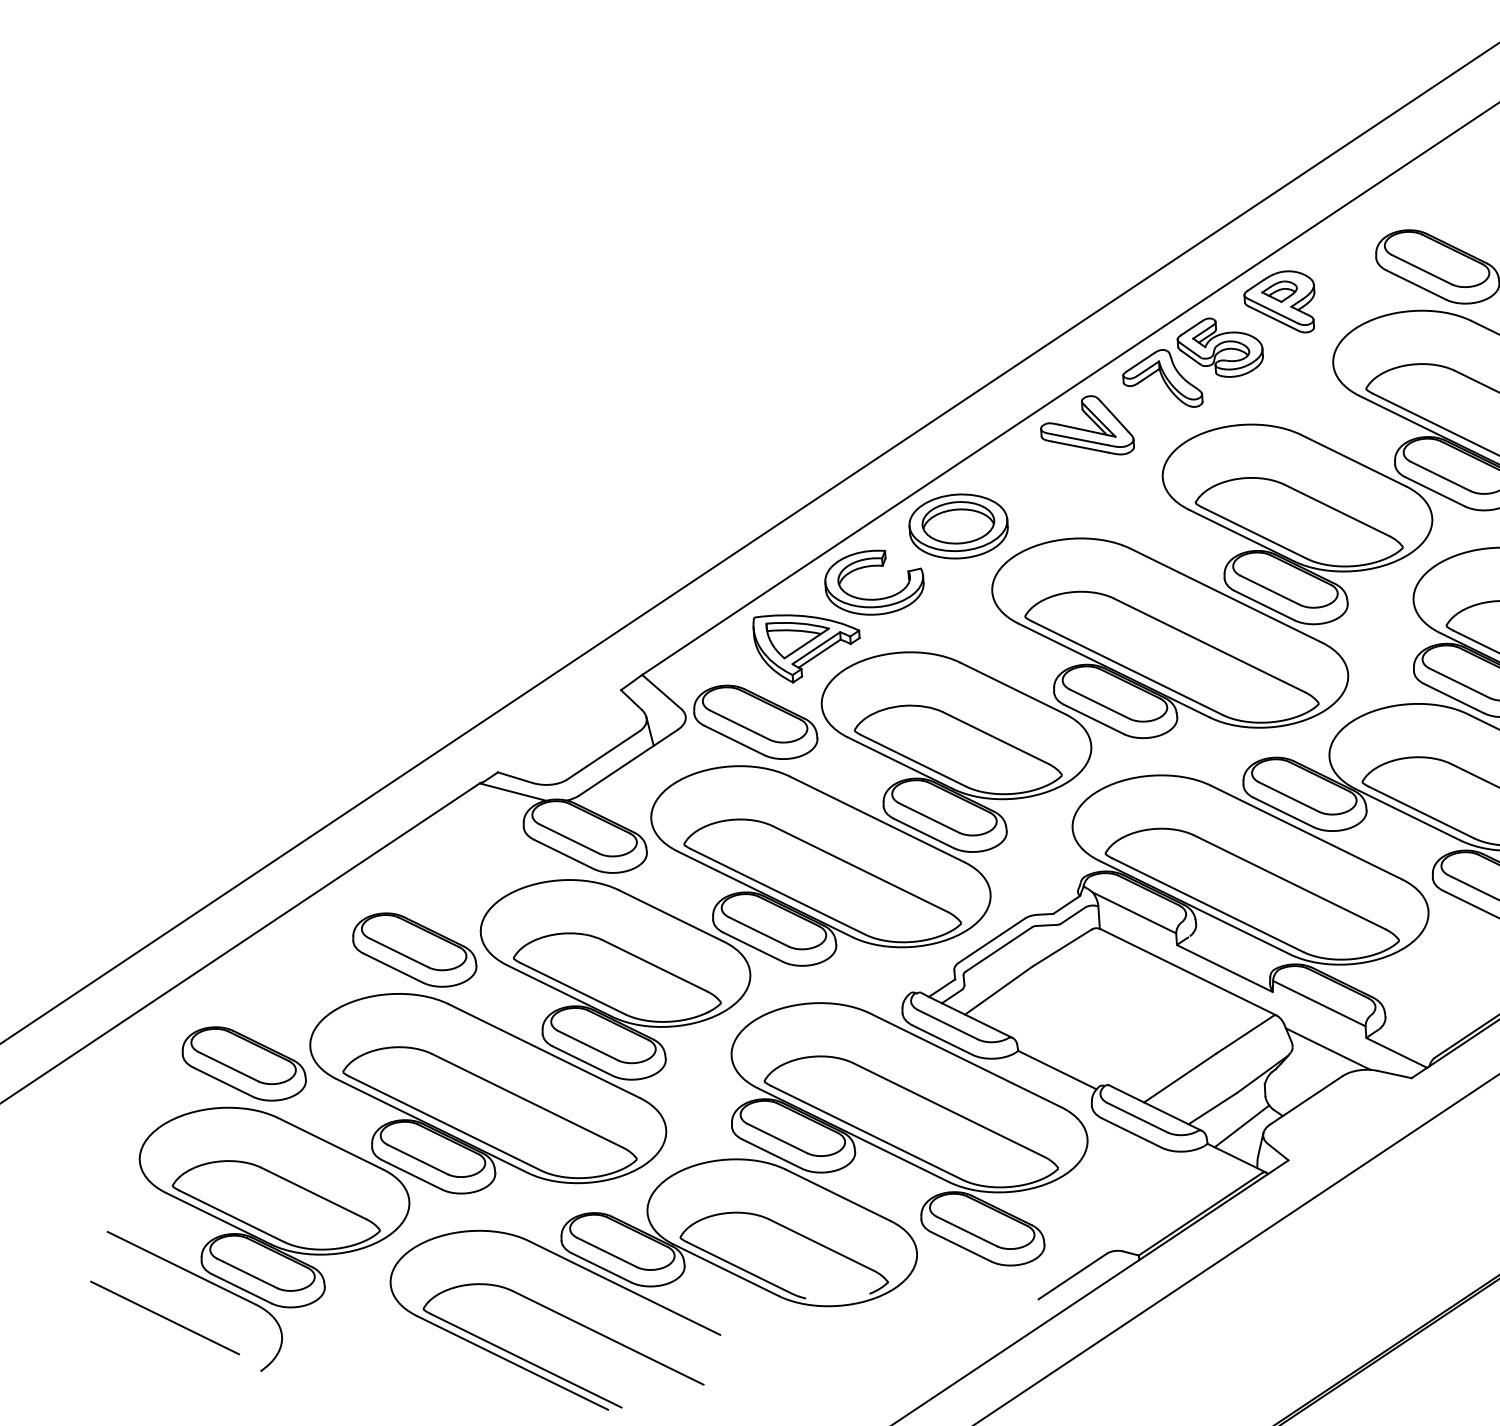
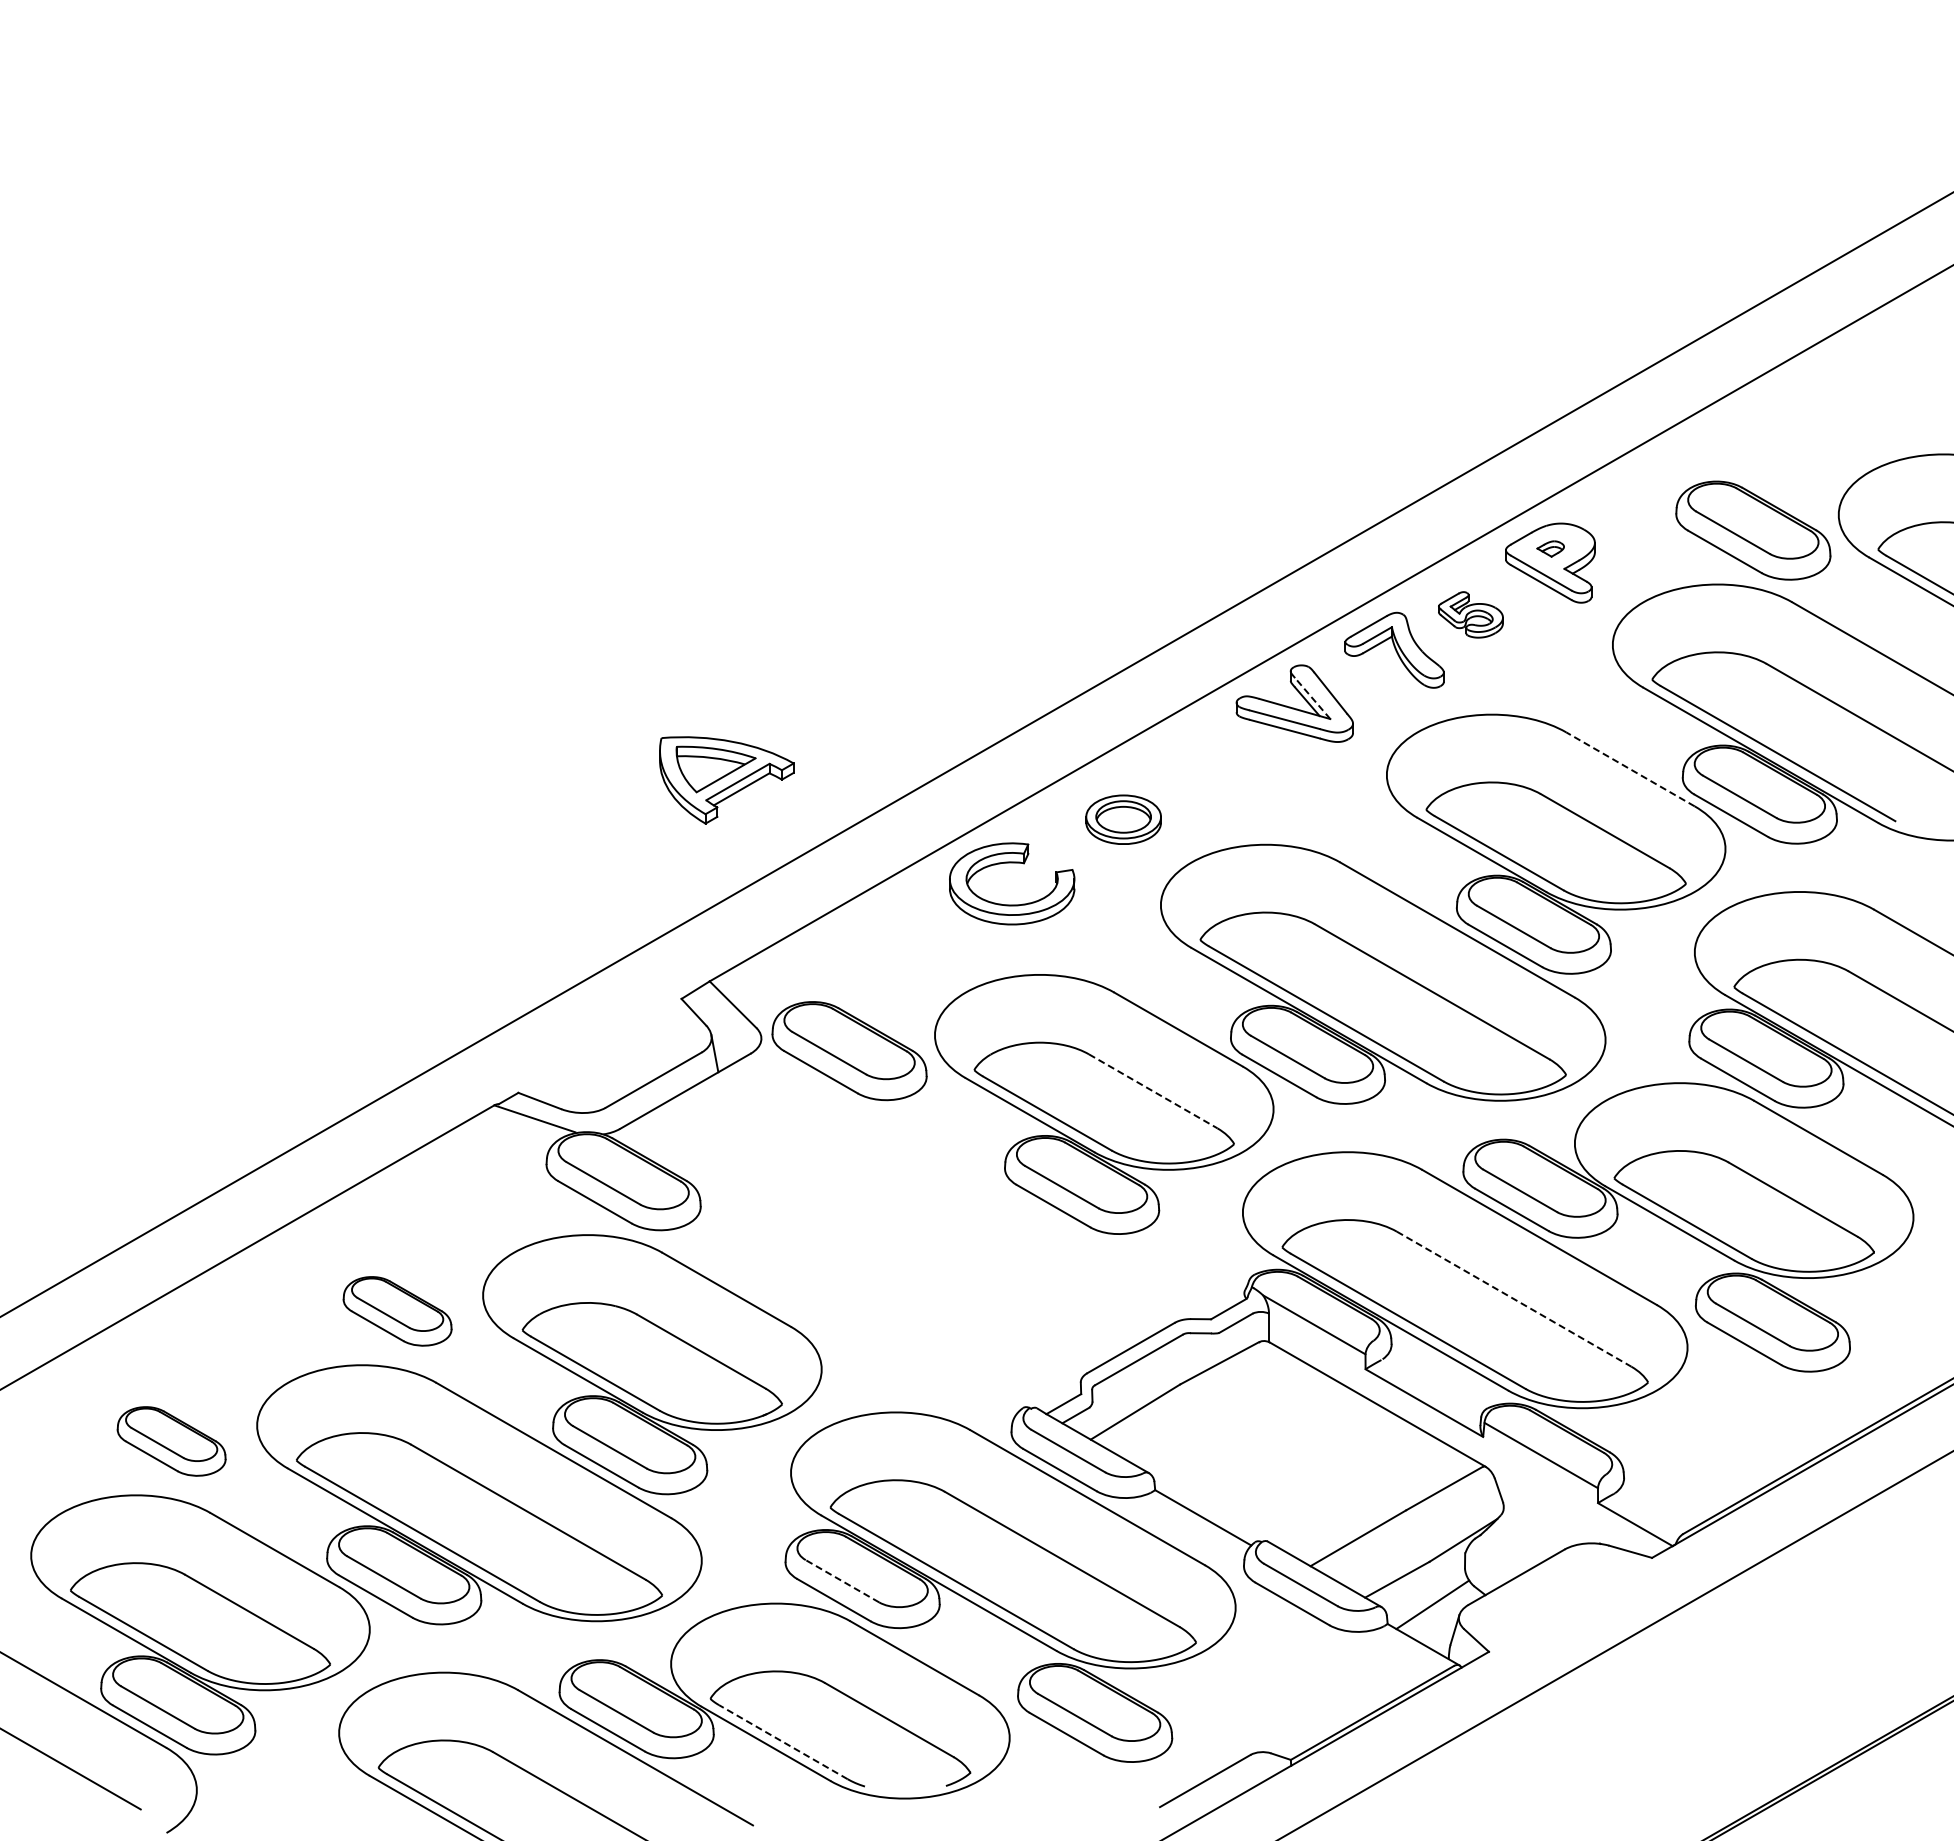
part: (1279, 291) -> (1550, 548), size x0.6
part: (1220, 347) -> (1470, 614), size x0.6
line: (1100, 421) -> (1312, 698), solid -> dashed
line: (1353, 460) -> (1630, 769), solid -> dashed
part: (958, 526) -> (1123, 819), size x0.6
part: (807, 647) -> (726, 780), moved
line: (996, 738) -> (1153, 1091), solid -> dashed
part: (821, 862) -> (921, 1234), removed
line: (1290, 882) -> (1514, 1299), solid -> dashed
part: (414, 950) -> (397, 1311), size x0.7
line: (1328, 1048) -> (1548, 1513), removed
part: (243, 1063) -> (171, 1441), size x0.7
line: (777, 1138) -> (842, 1581), solid -> dashed
line: (738, 1267) -> (782, 1741), solid -> dashed

